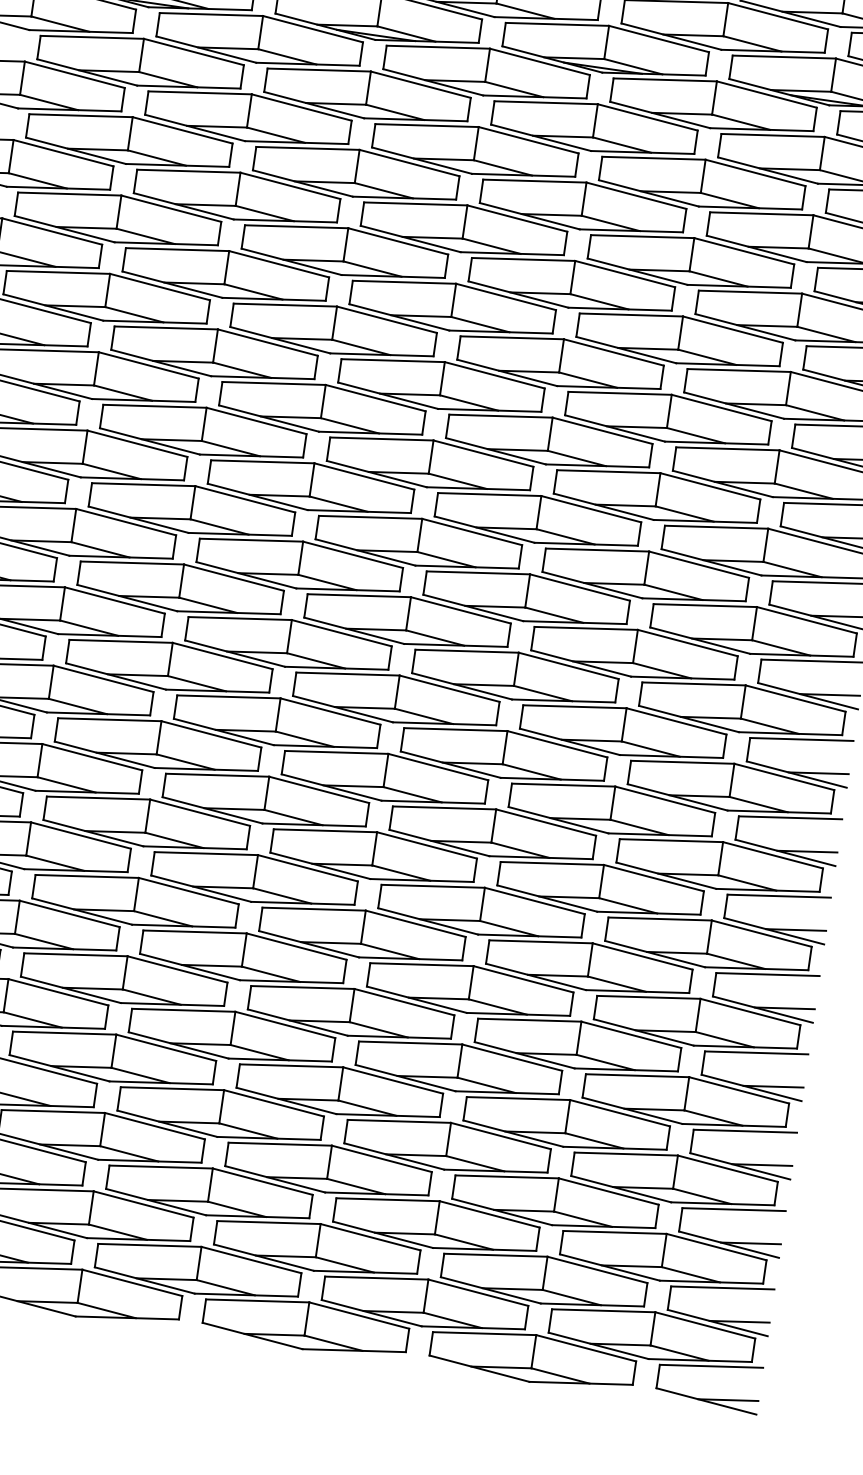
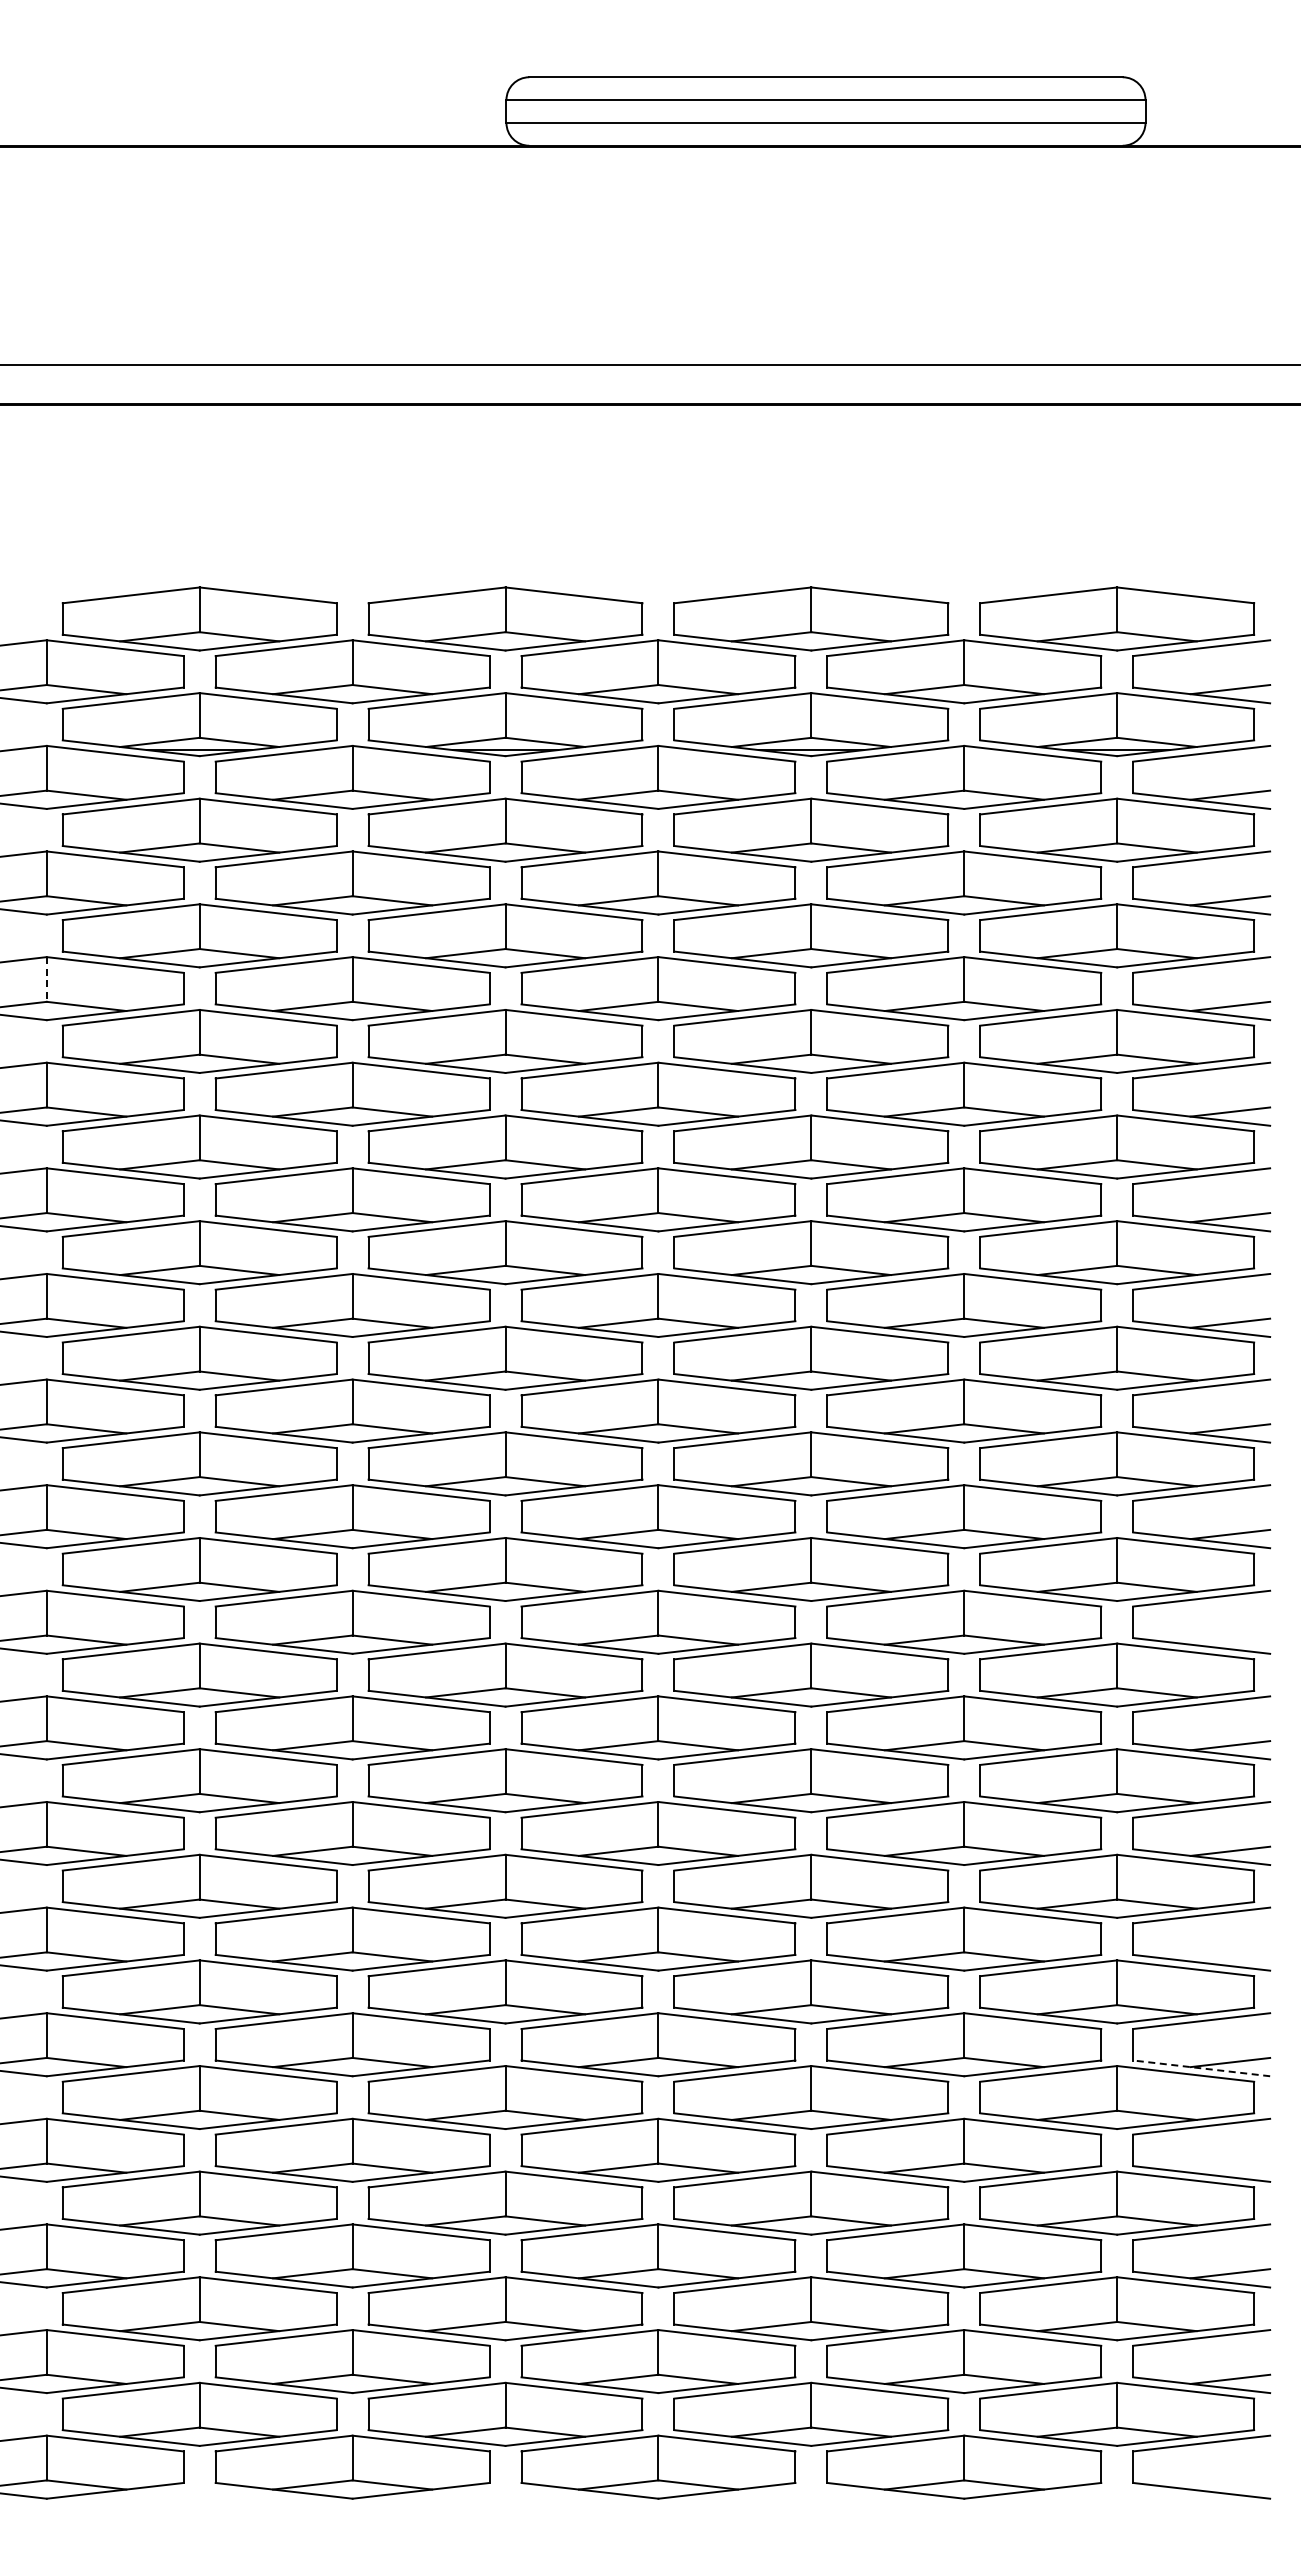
line: (10, 156) -> (46, 979), solid -> dashed
line: (818, 772) -> (1230, 1639), removed
line: (784, 1008) -> (1230, 1956), removed
line: (751, 1088) -> (1201, 2068), solid -> dashed
line: (762, 1164) -> (1230, 2167), removed
line: (728, 1399) -> (1230, 2484), removed

